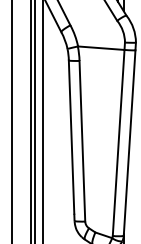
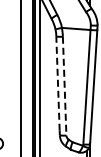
line: (70, 136) -> (57, 83), solid -> dashed
line: (82, 141) -> (64, 86), solid -> dashed

